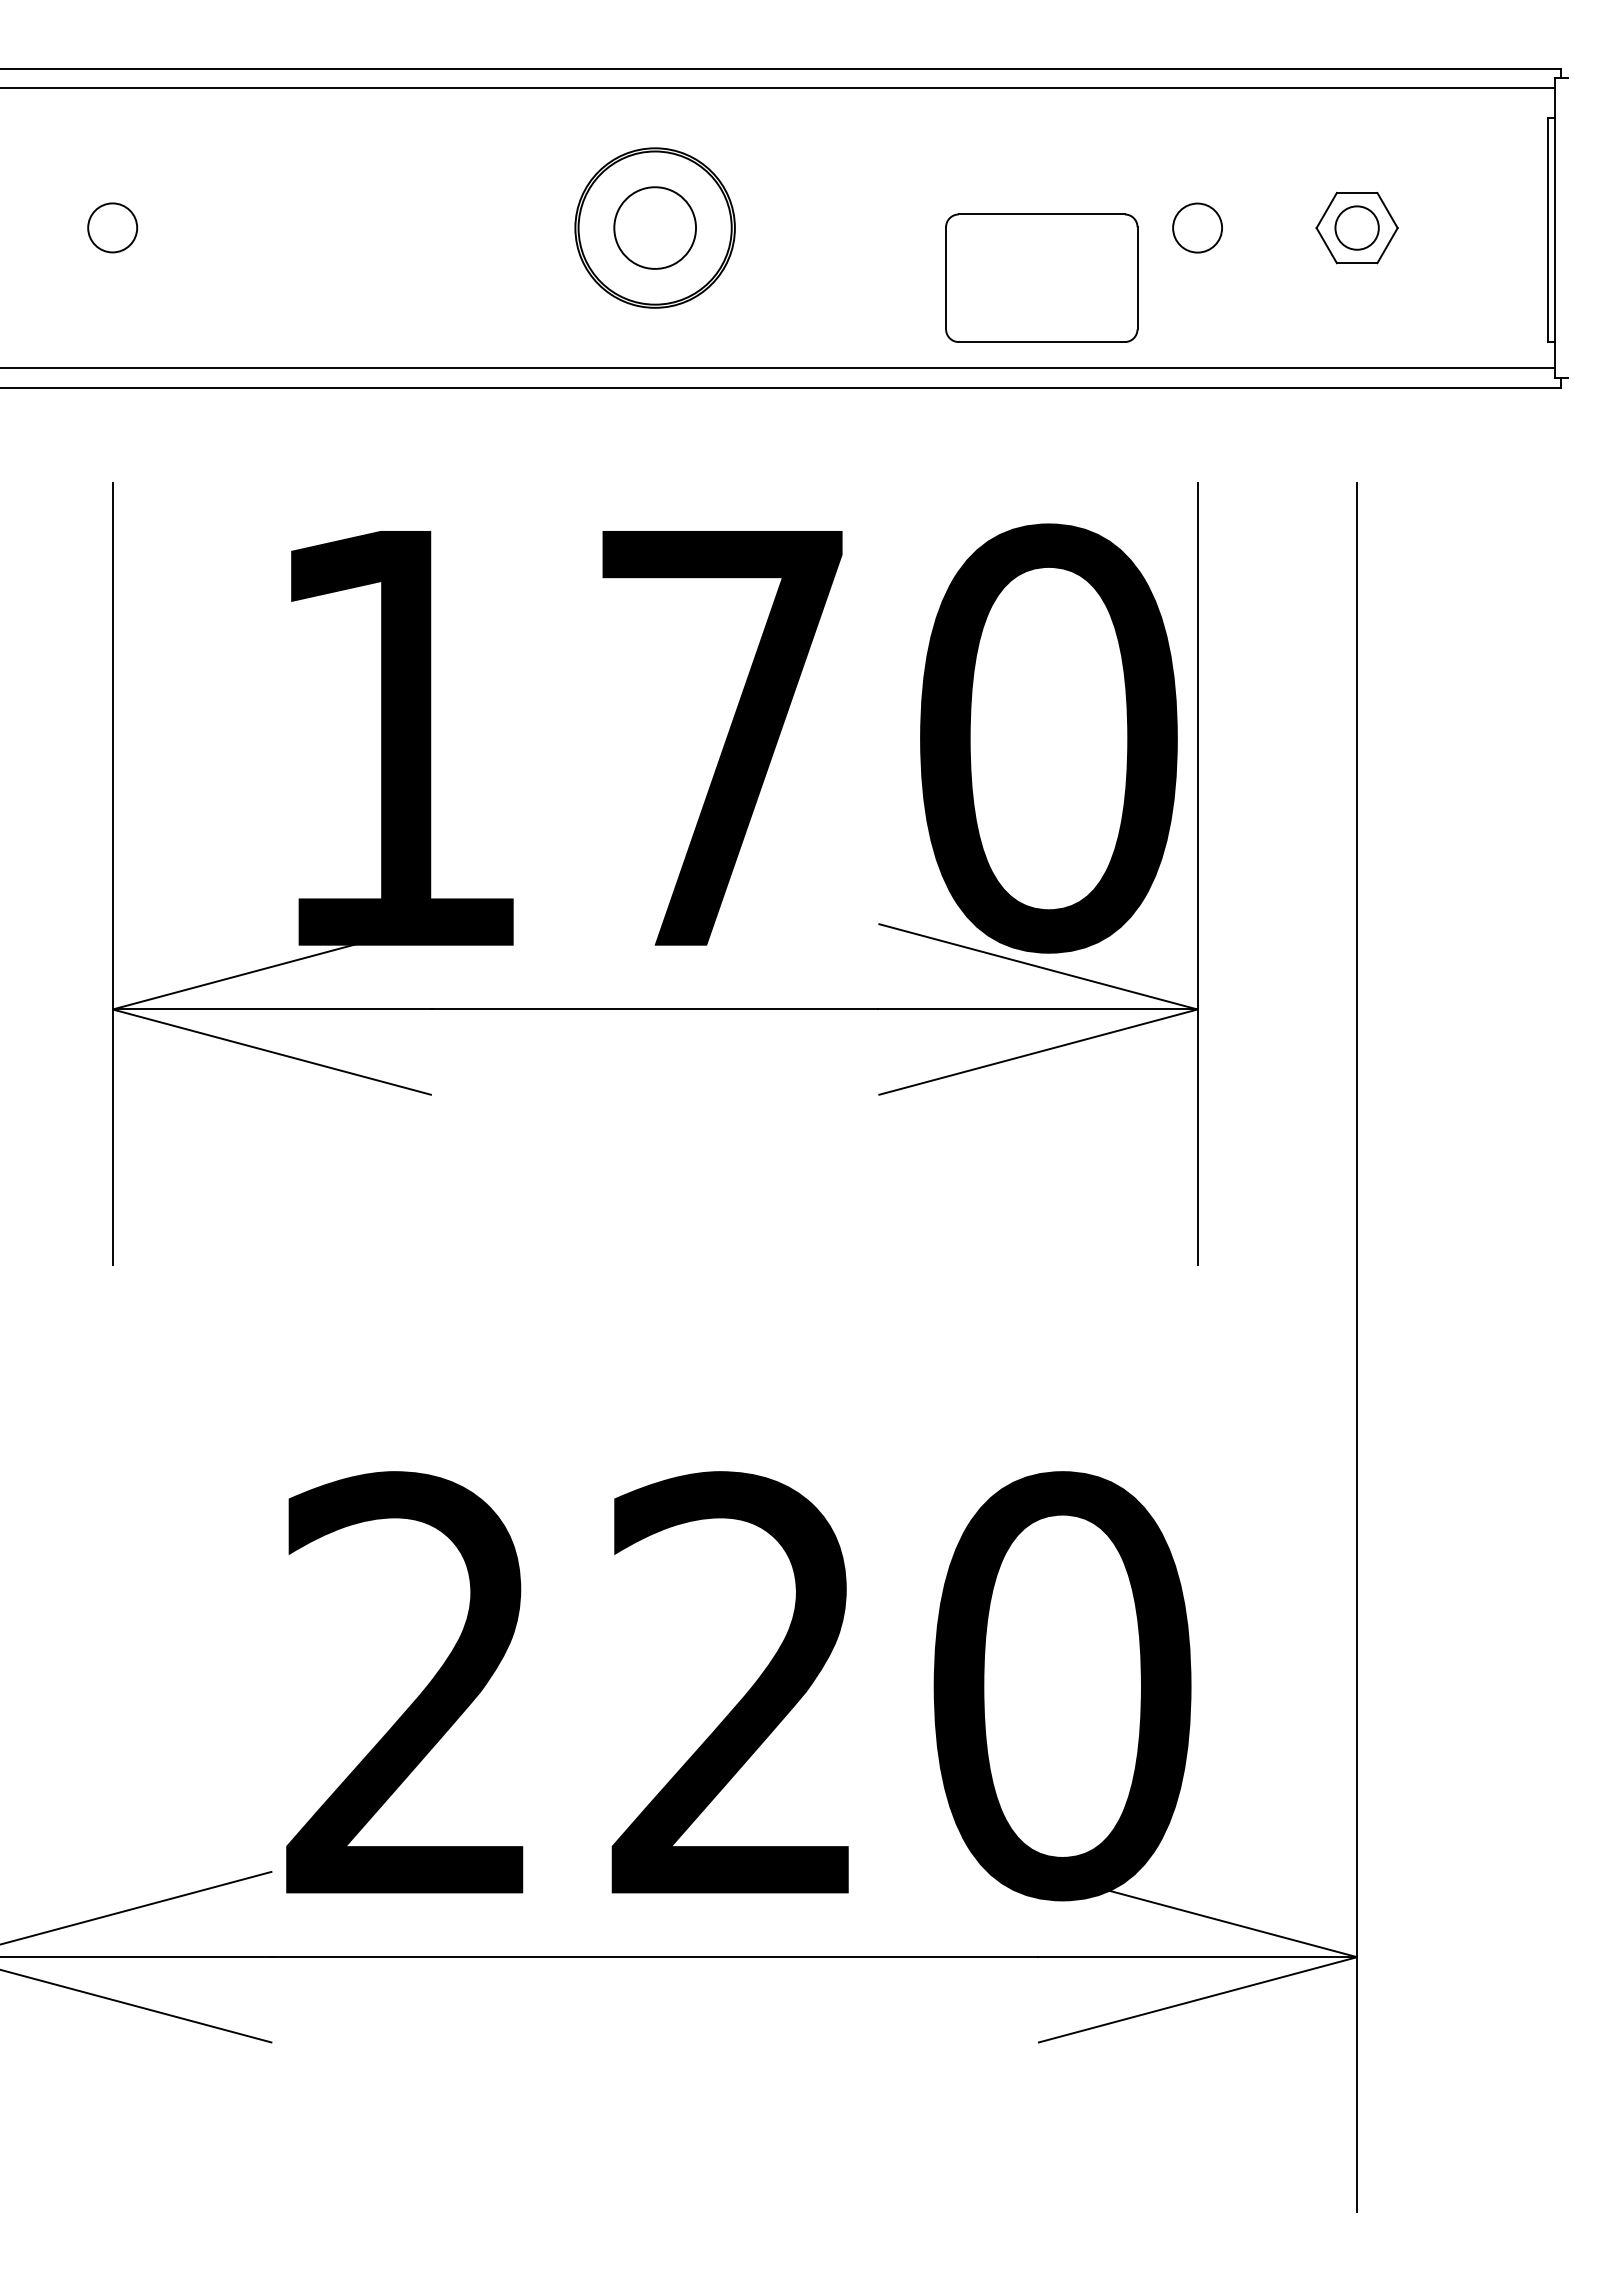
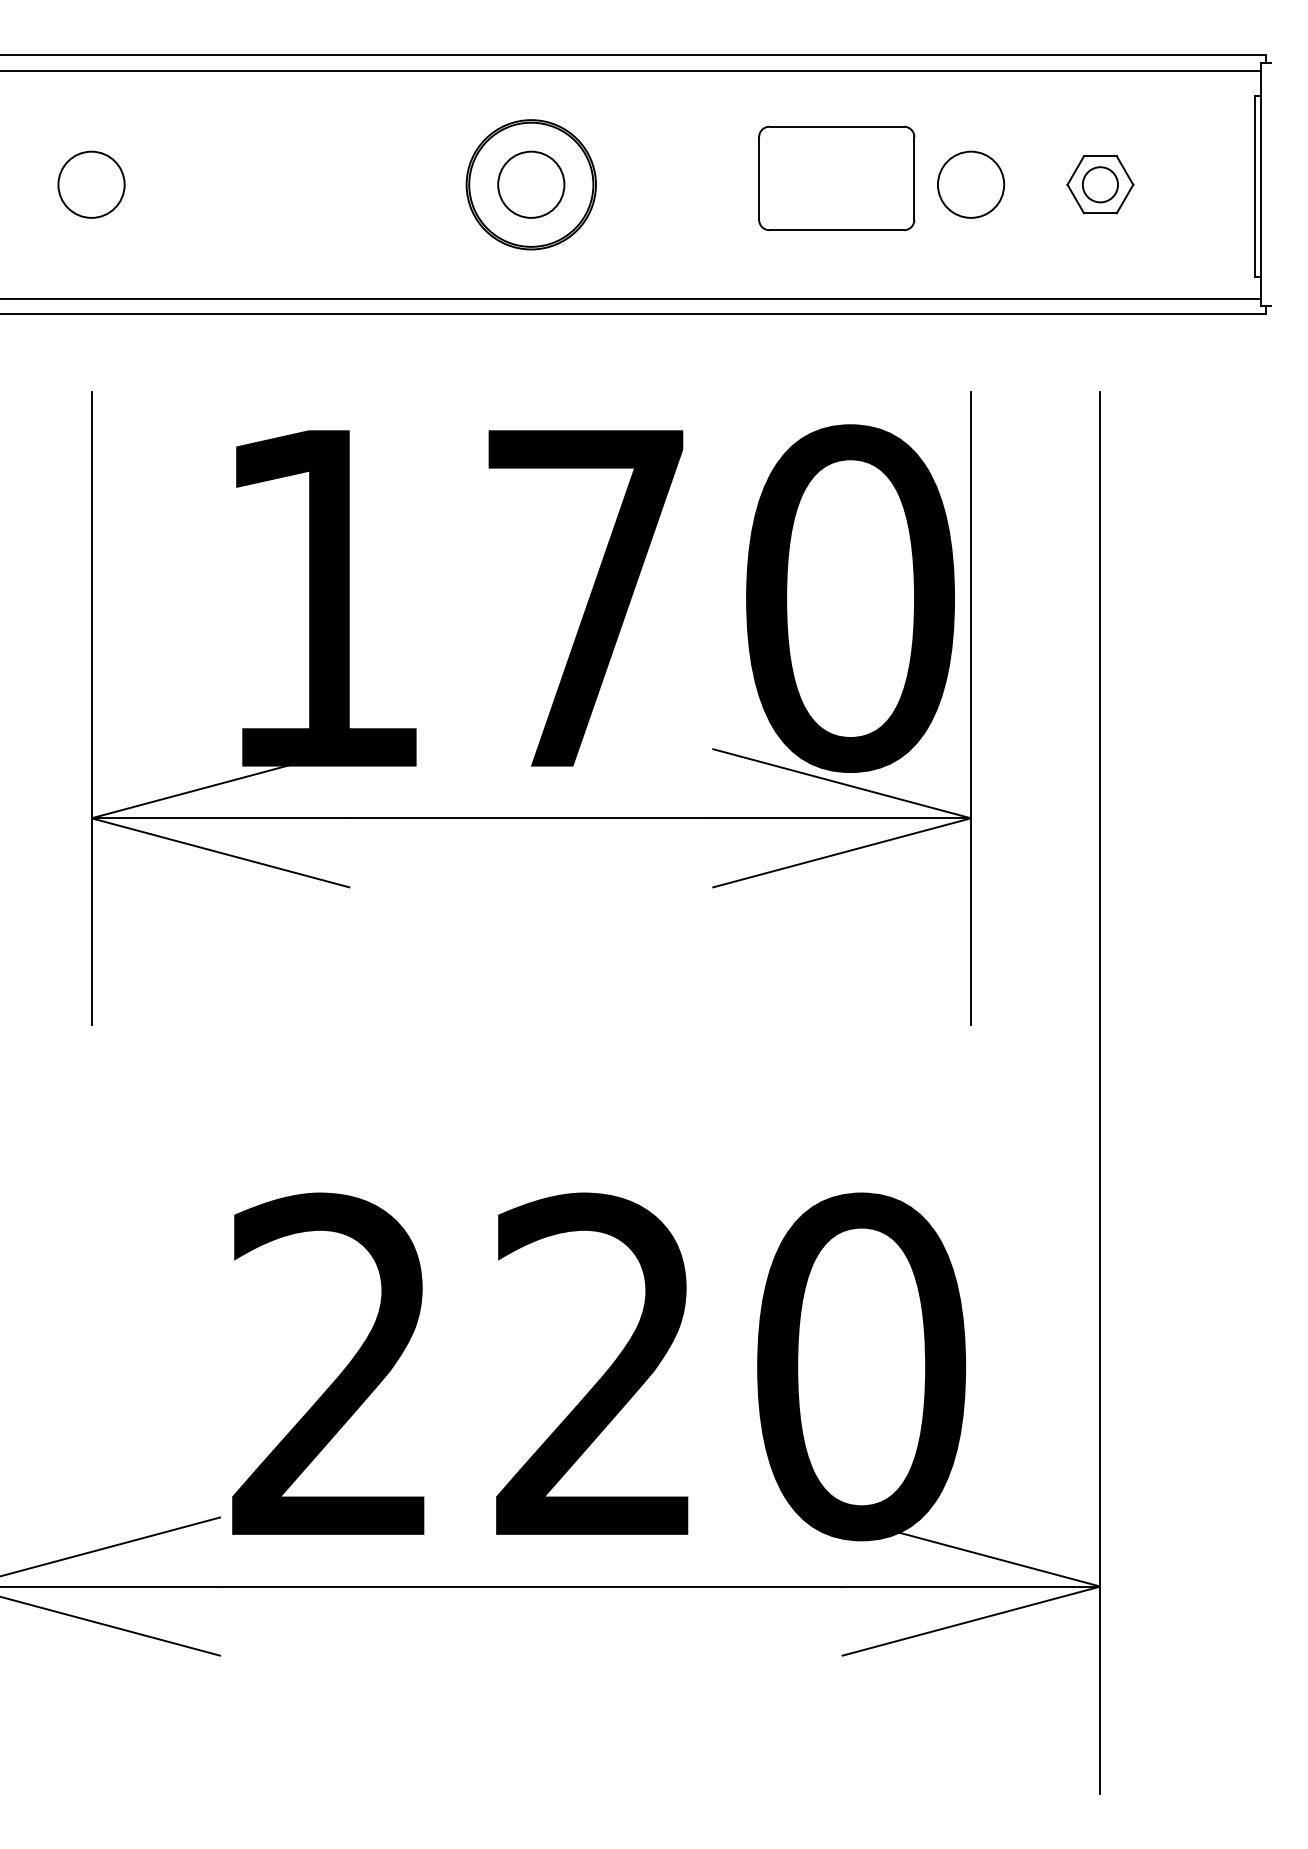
circle: (112, 227) -> (91, 184), size x1.67
circle: (1196, 227) -> (970, 184), size x1.67
part: (1041, 278) -> (836, 178), moved

